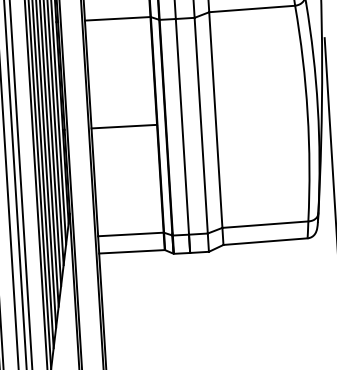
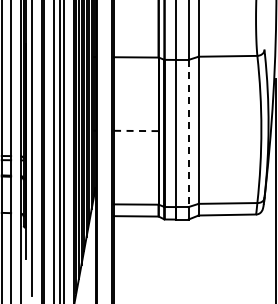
line: (201, 125) -> (188, 133), solid -> dashed
line: (123, 126) -> (135, 130), solid -> dashed

